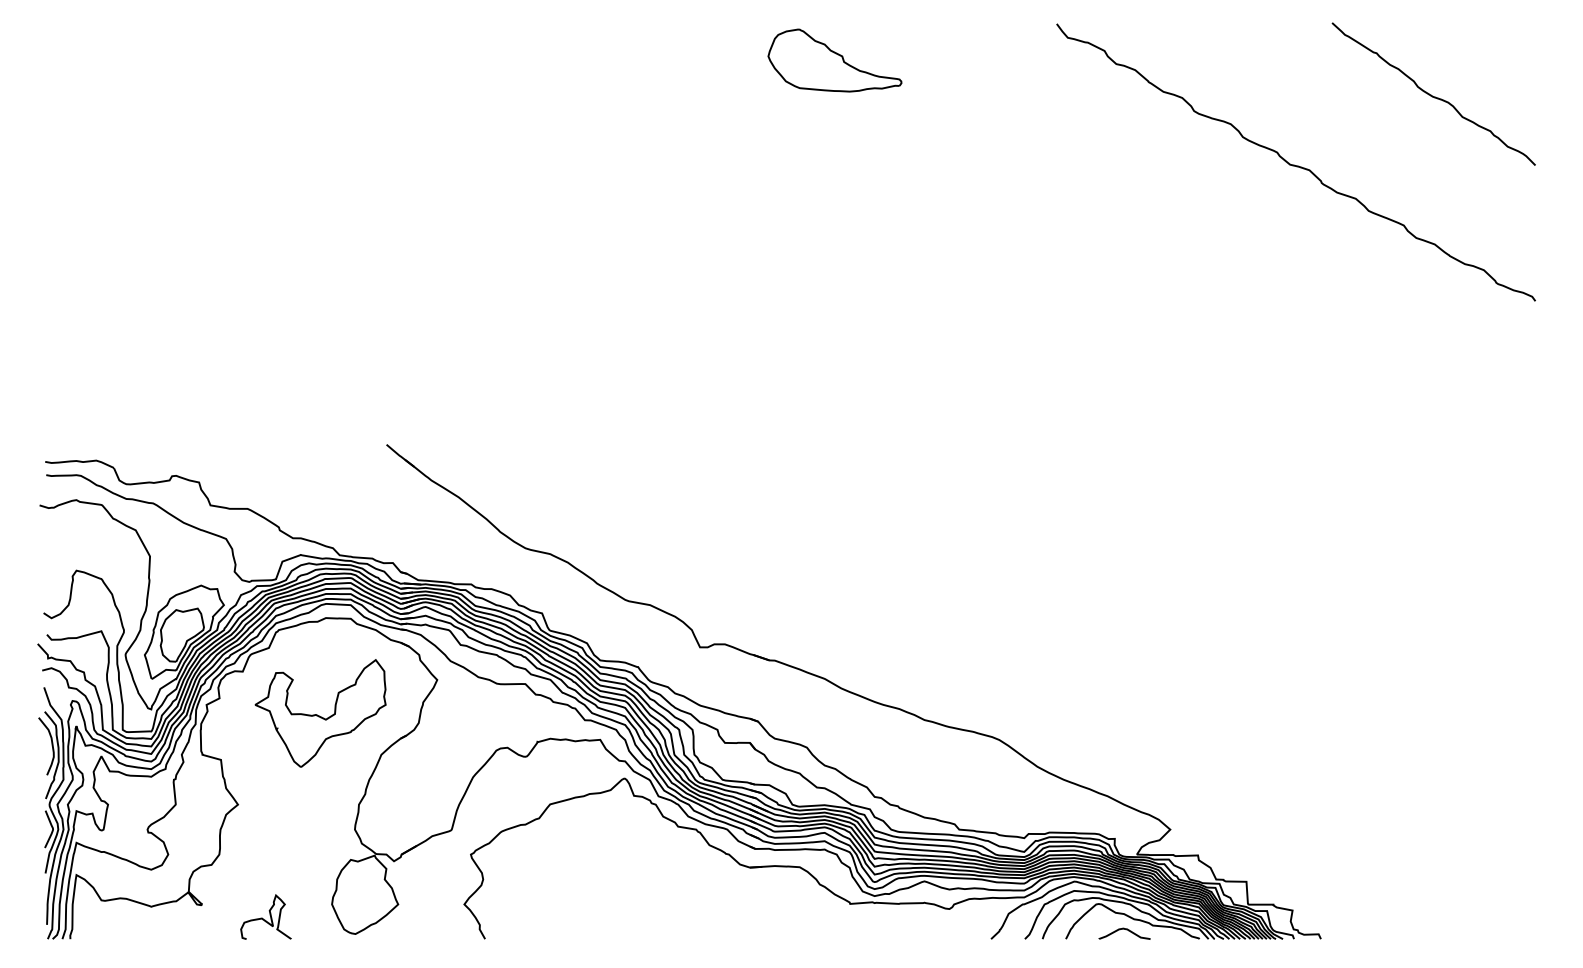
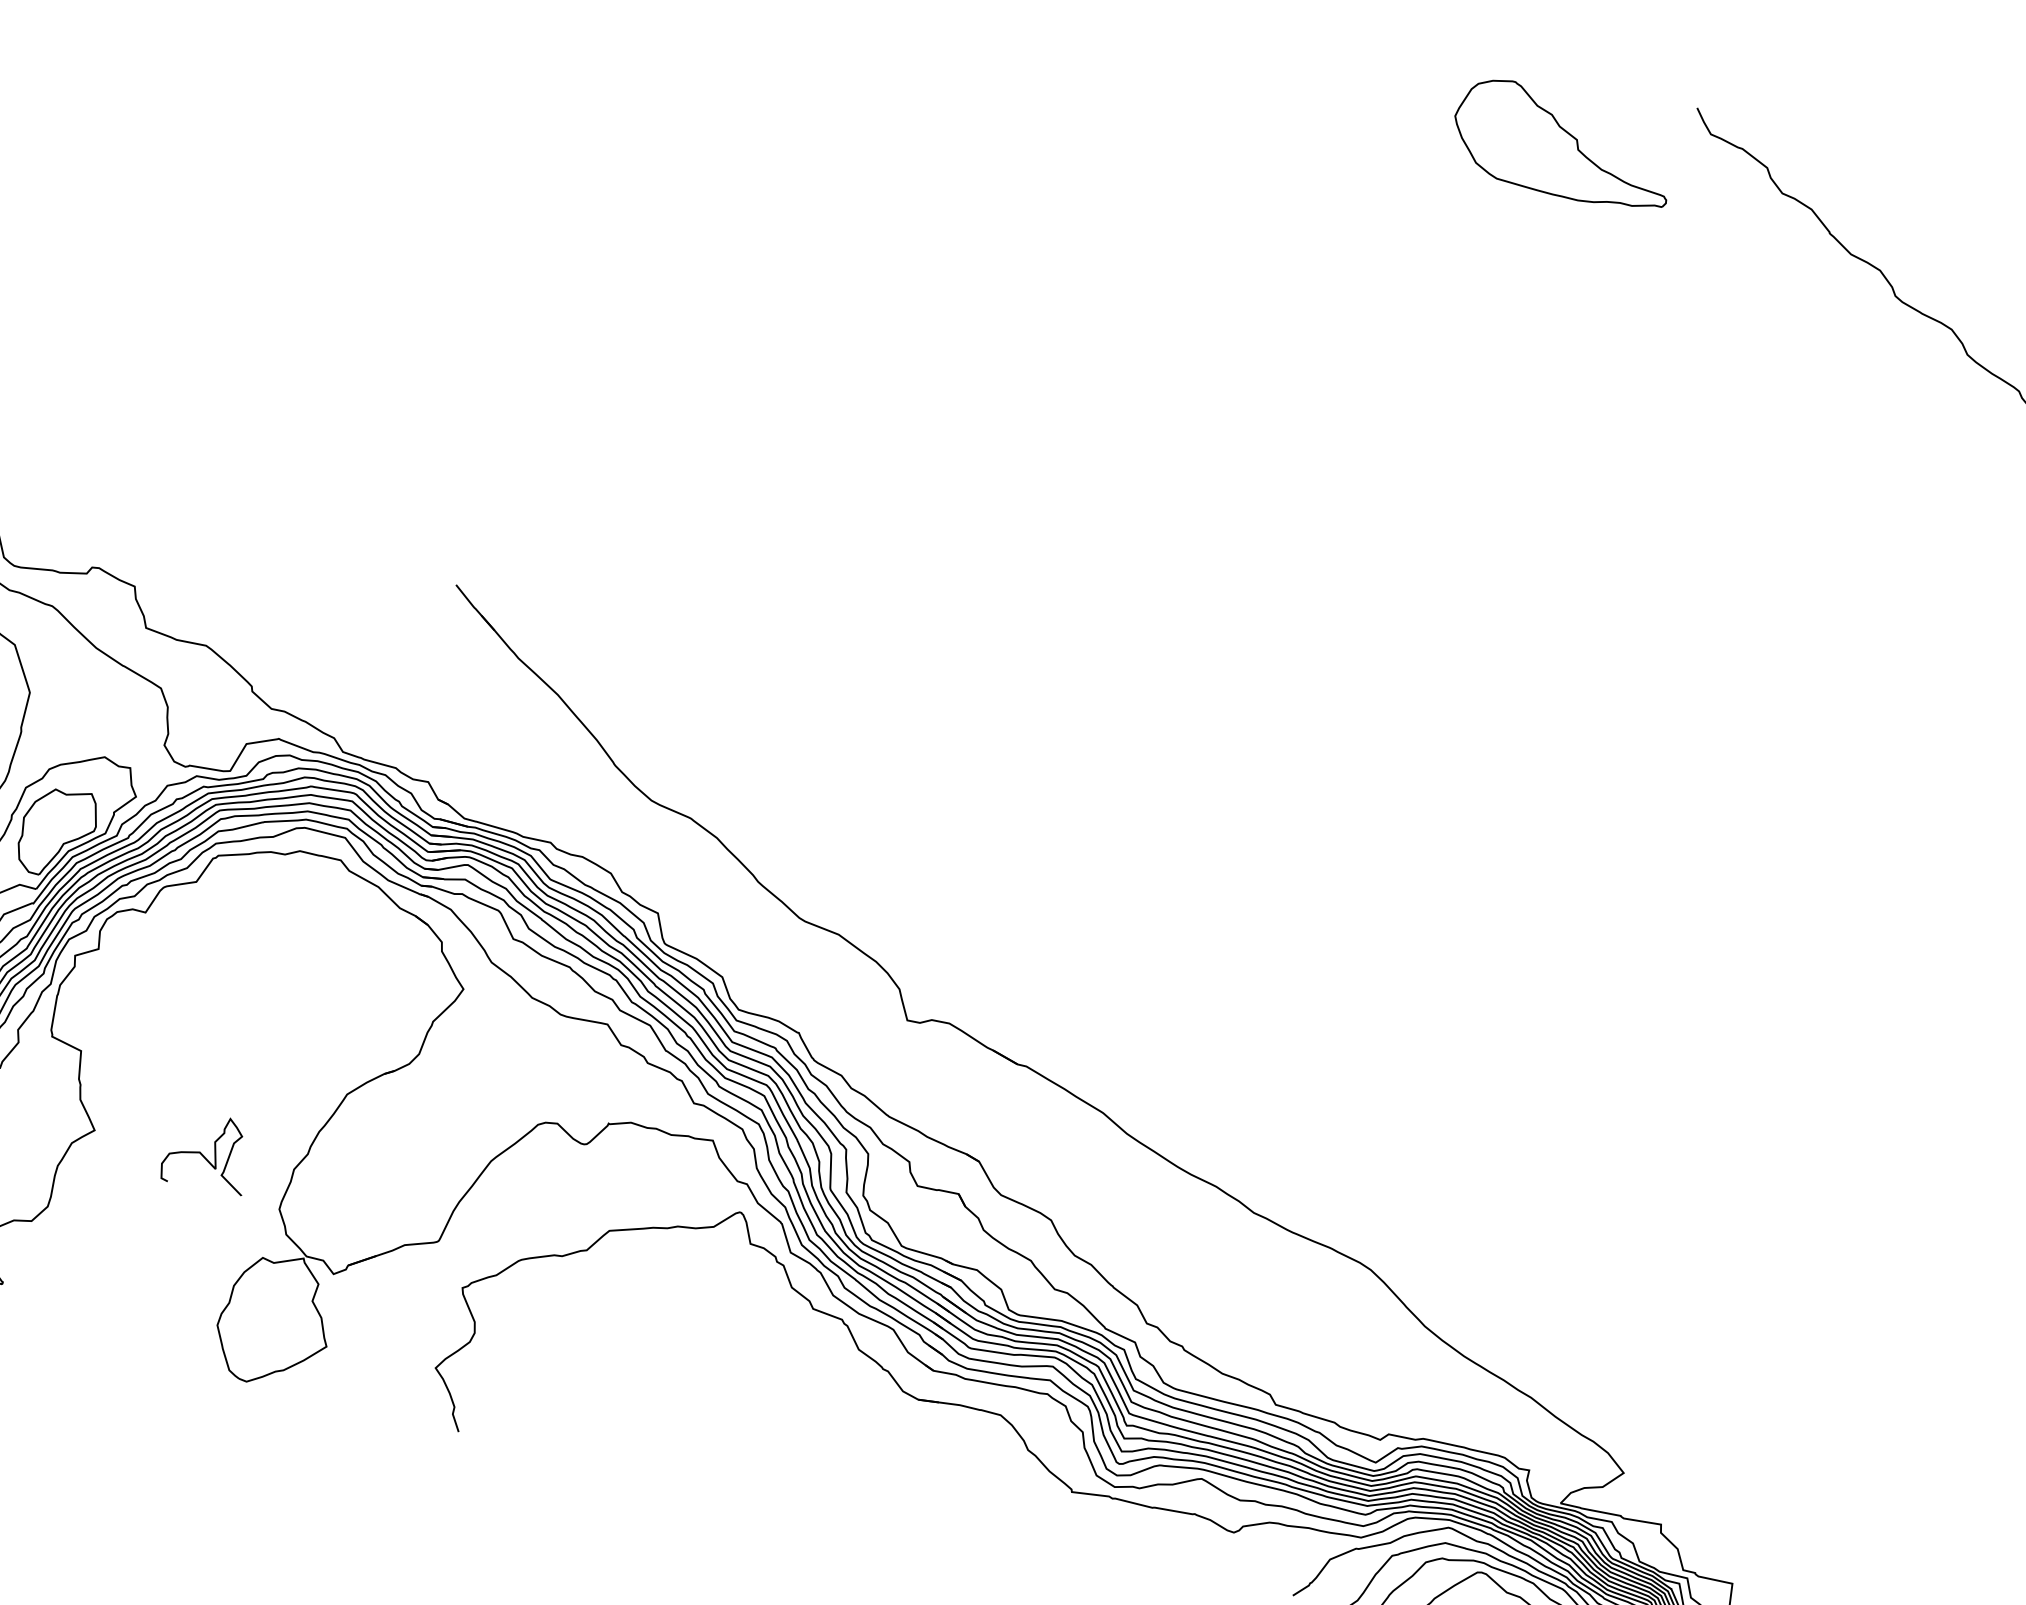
part: (834, 60) -> (1562, 144), moved
part: (320, 713) -> (260, 1006), removed
curve: (263, 918) -> (202, 1152), moved

